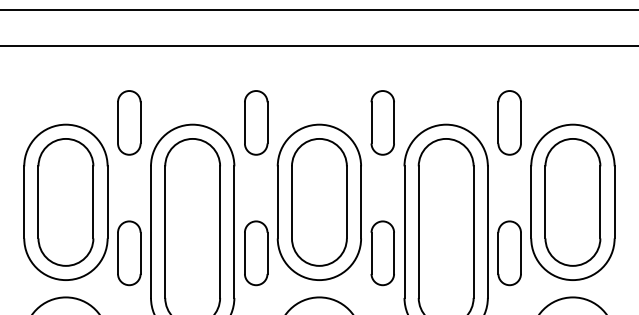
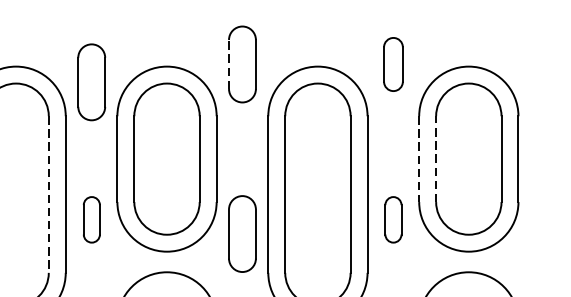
part: (256, 122) -> (92, 81), moved
line: (371, 122) -> (229, 64), solid -> dashed
part: (509, 122) -> (393, 64), size x0.7
line: (545, 201) -> (436, 158), solid -> dashed
line: (531, 202) -> (419, 159), solid -> dashed
line: (220, 232) -> (49, 194), solid -> dashed
part: (256, 253) -> (92, 219), size x0.6
part: (382, 253) -> (242, 234), moved
part: (509, 253) -> (393, 219), size x0.6

